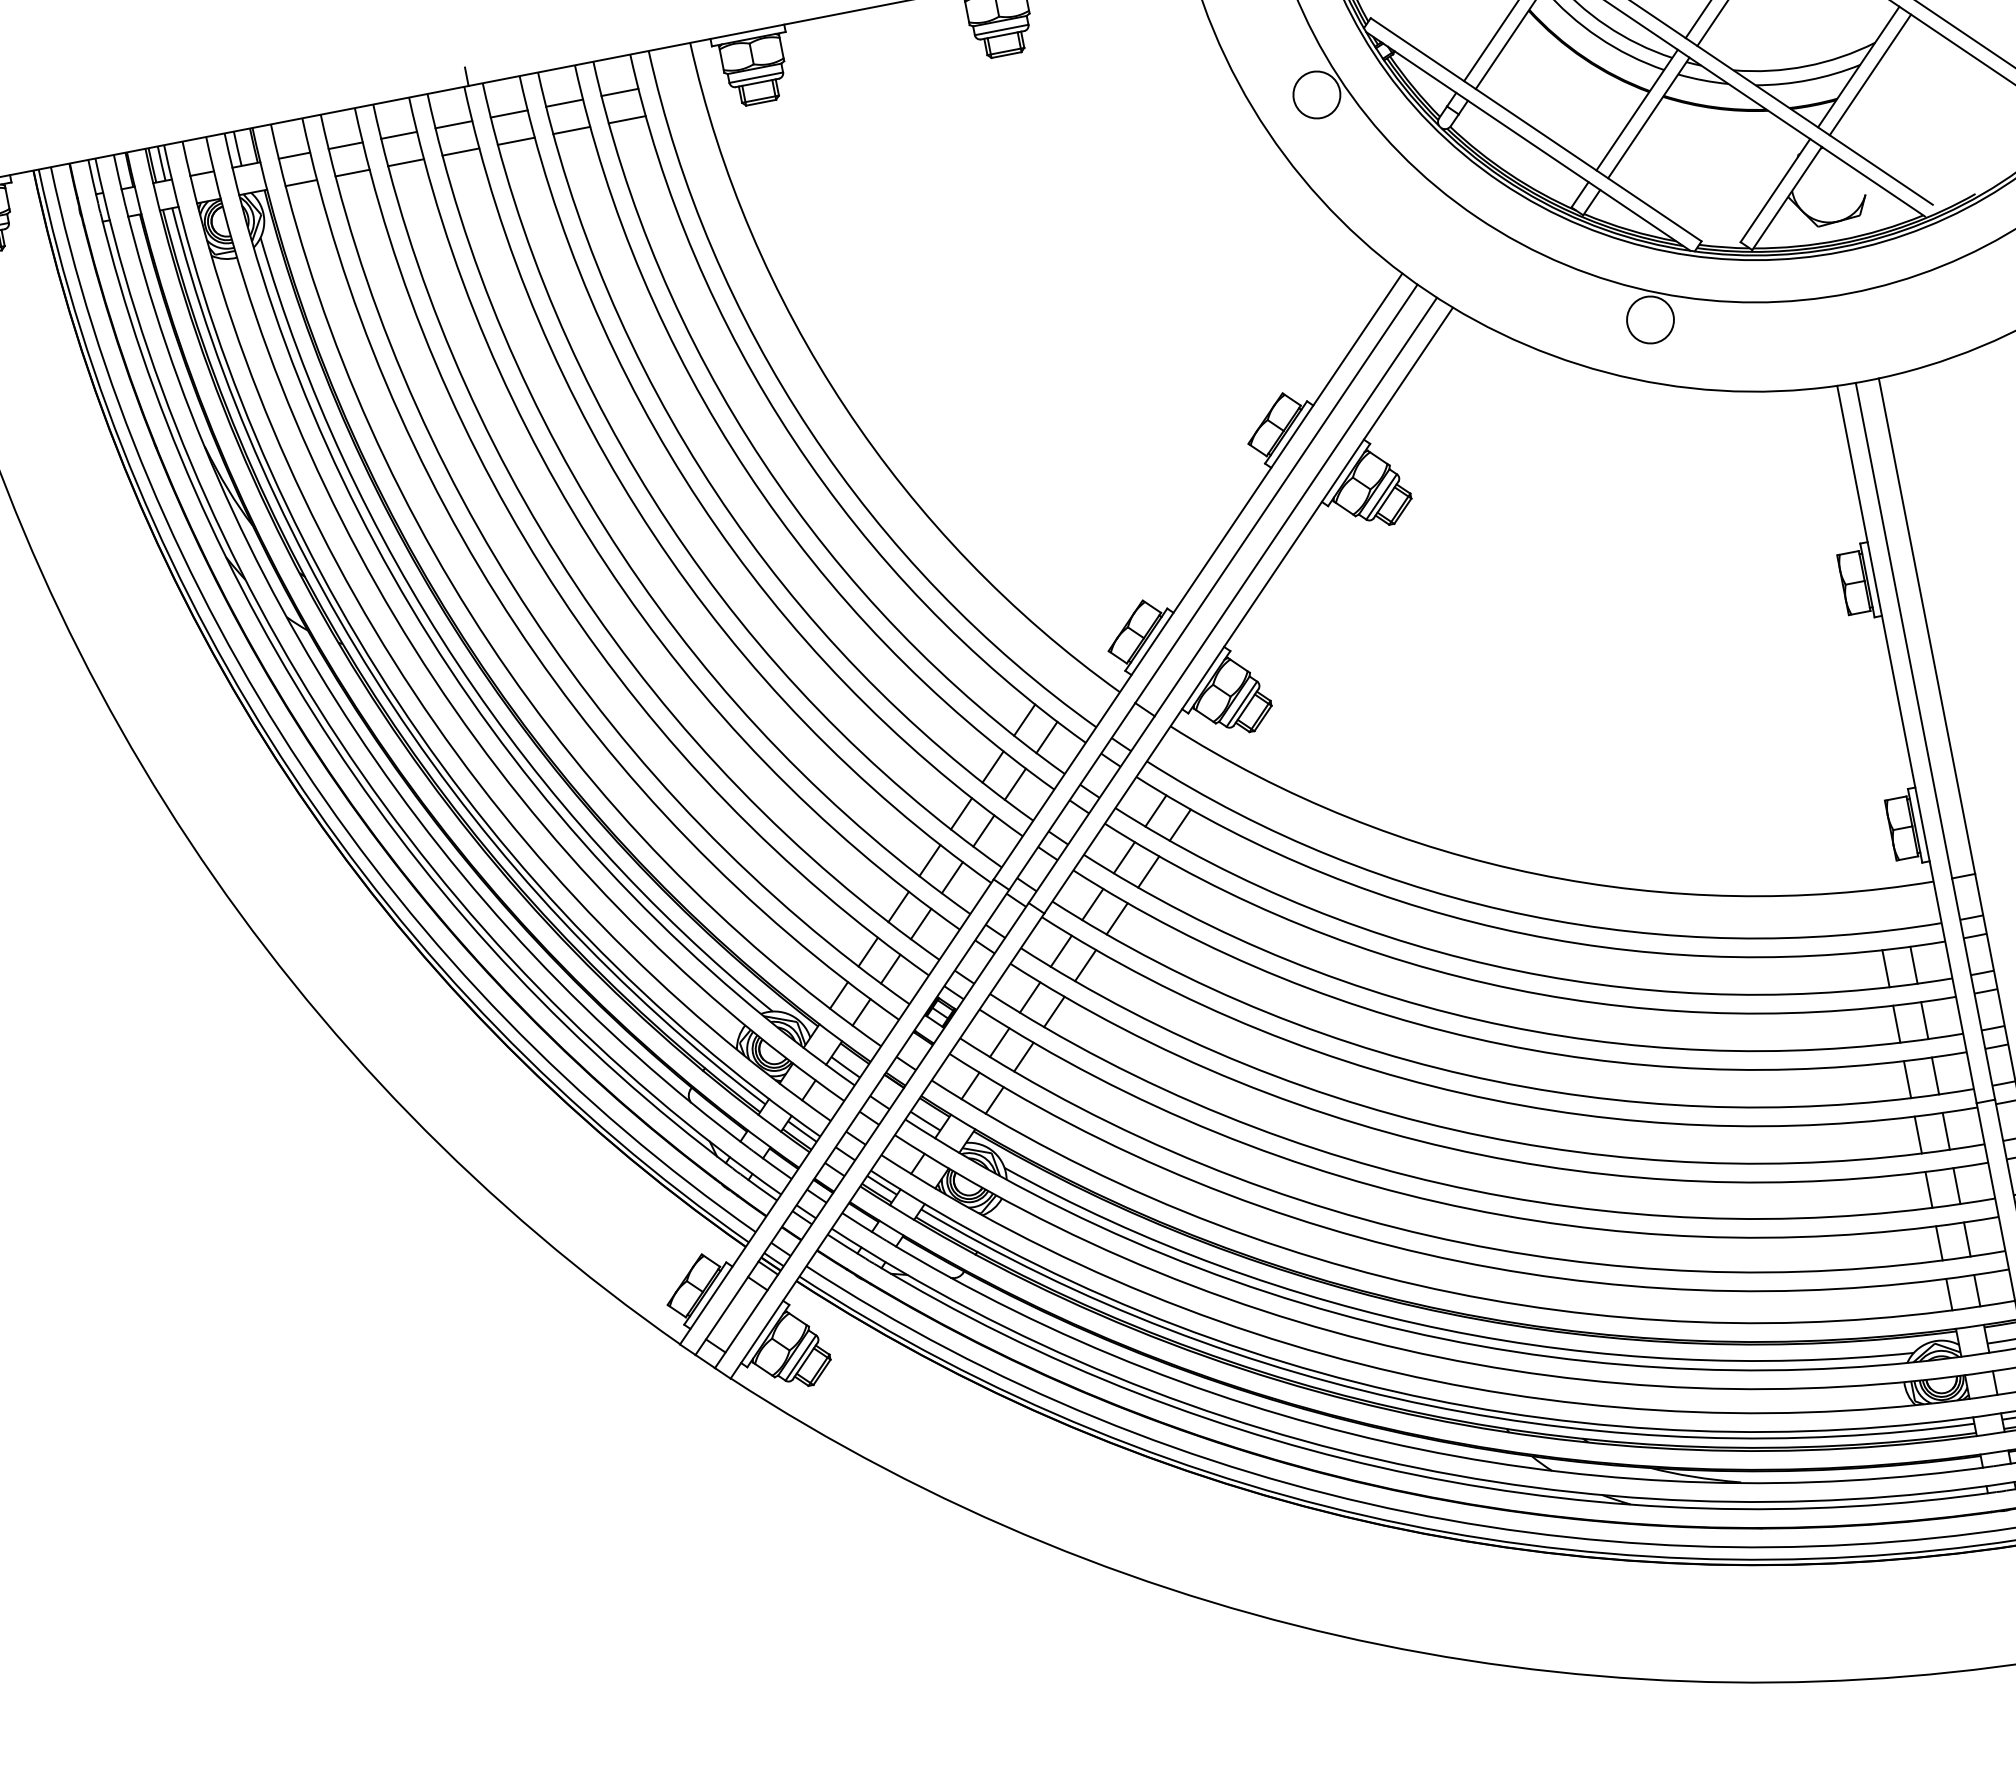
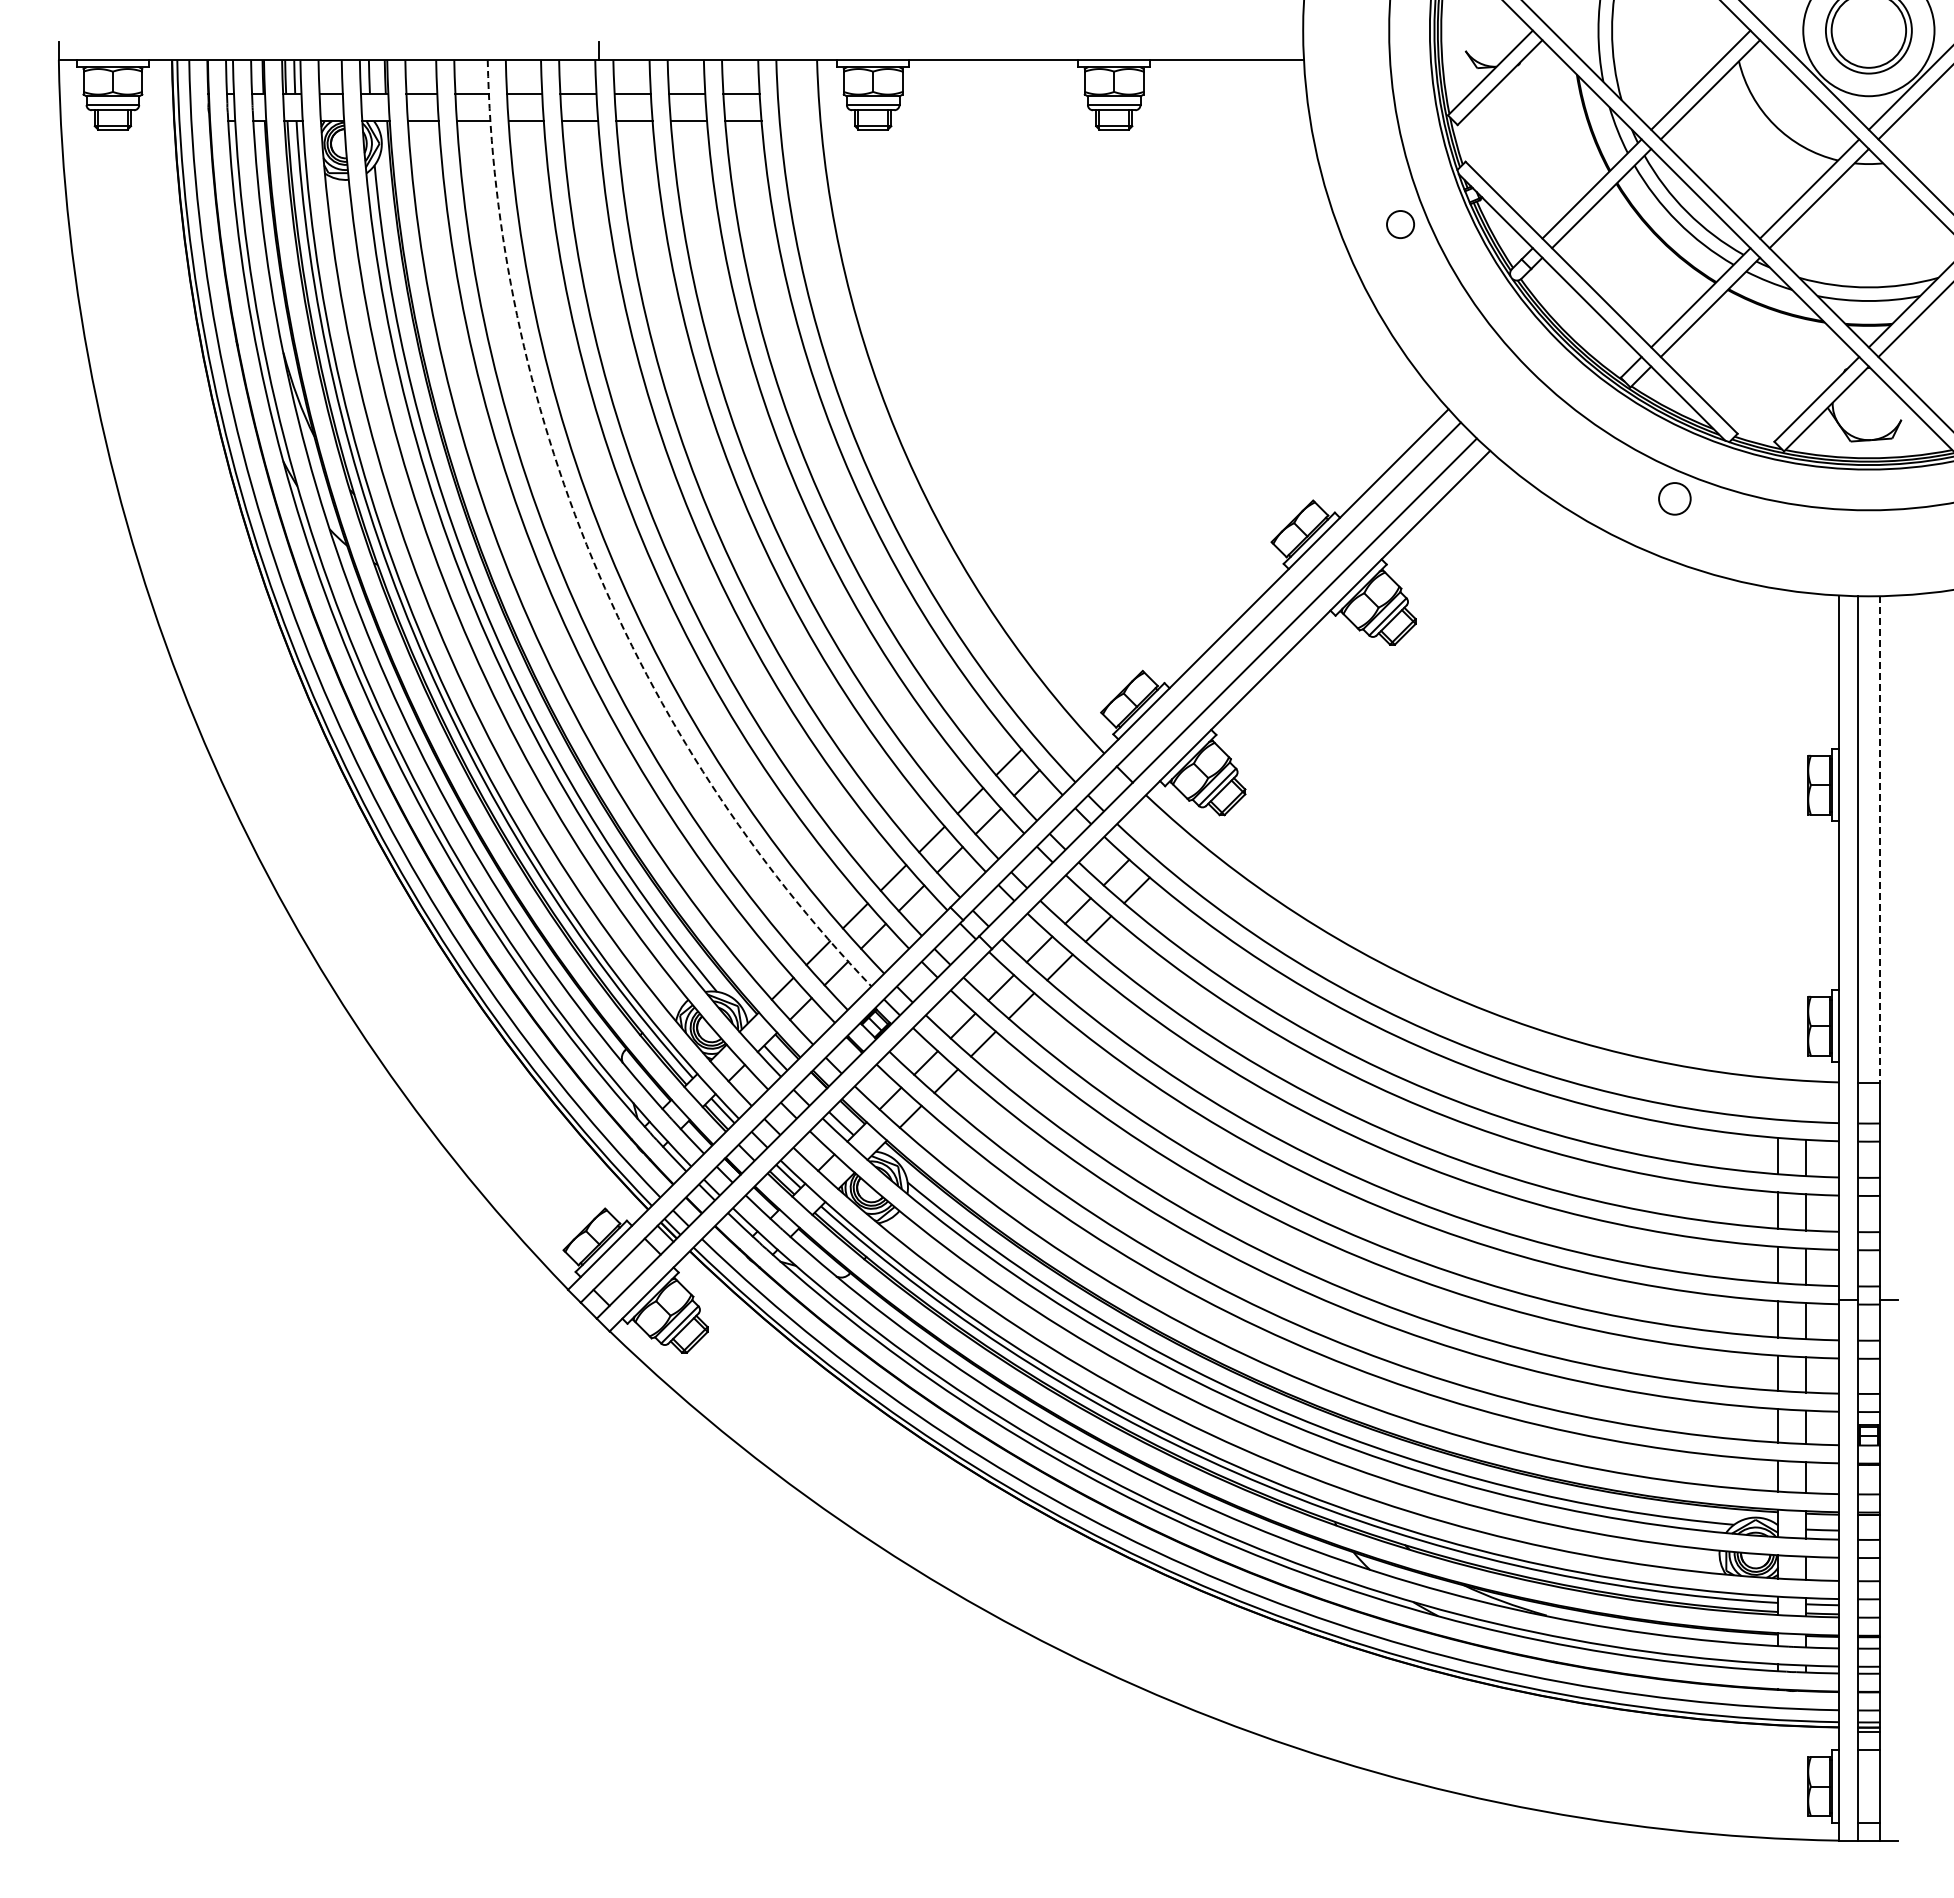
circle: (1316, 94) -> (1400, 224), size x0.6
circle: (1650, 319) -> (1674, 498), size x0.7
arc: (560, 595) -> (592, 559), solid -> dashed
line: (1927, 627) -> (1880, 840), solid -> dashed

